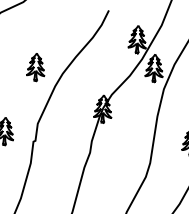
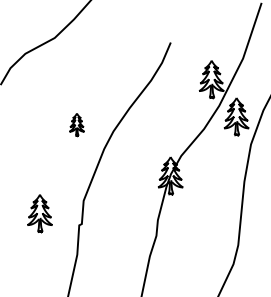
part: (35, 67) -> (76, 124), size x0.6

